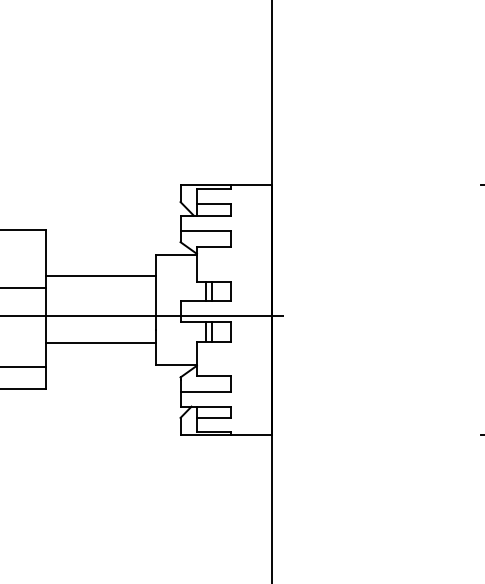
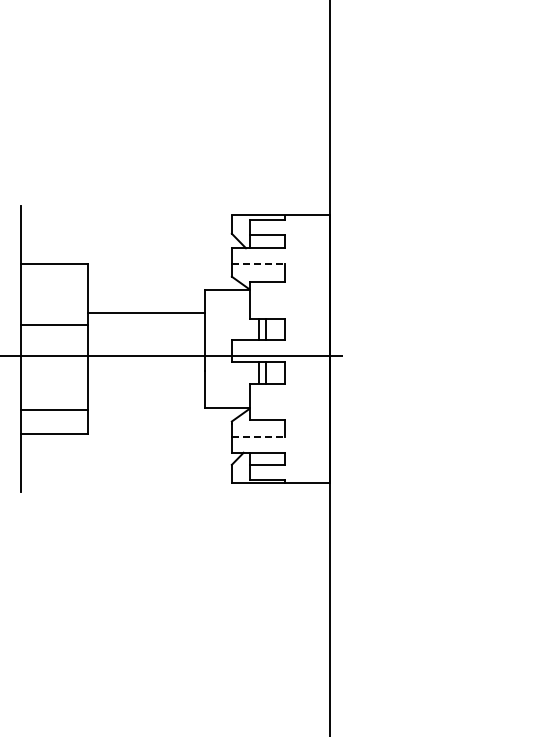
line: (205, 230) -> (258, 264), solid -> dashed
line: (100, 342) -> (146, 384), removed
line: (205, 392) -> (258, 437), solid -> dashed

